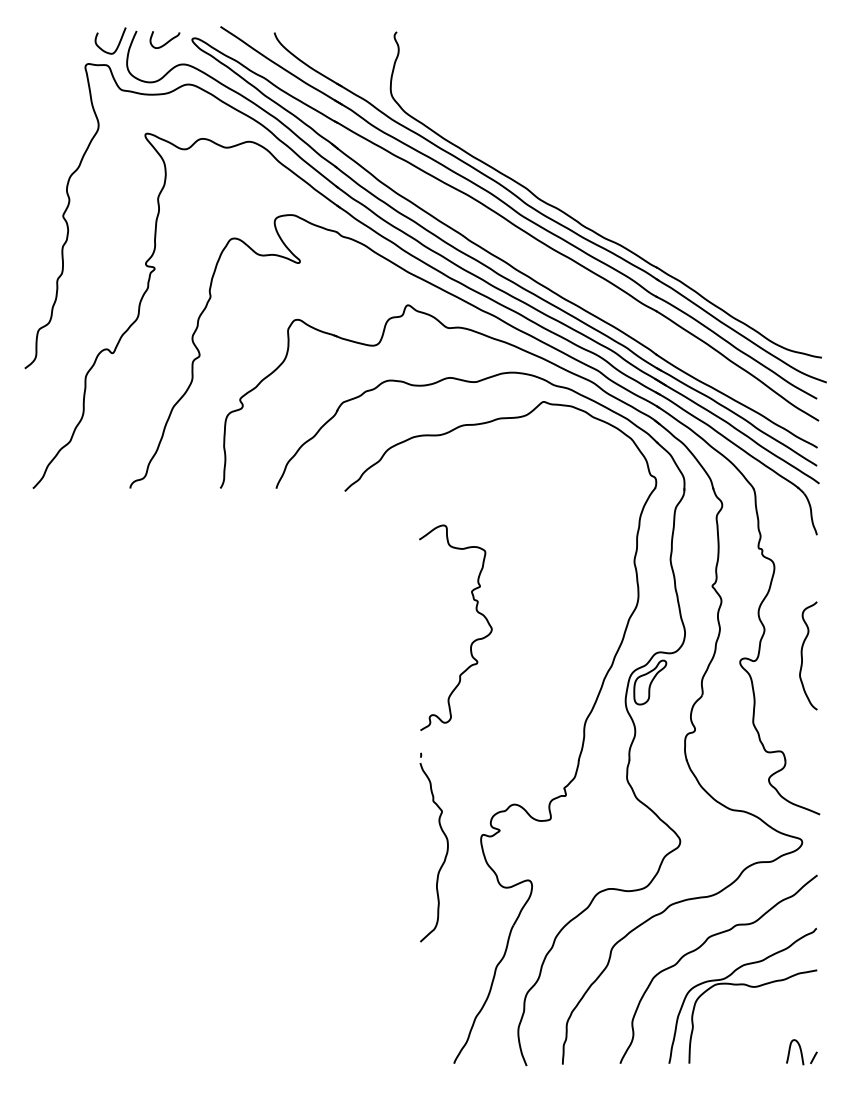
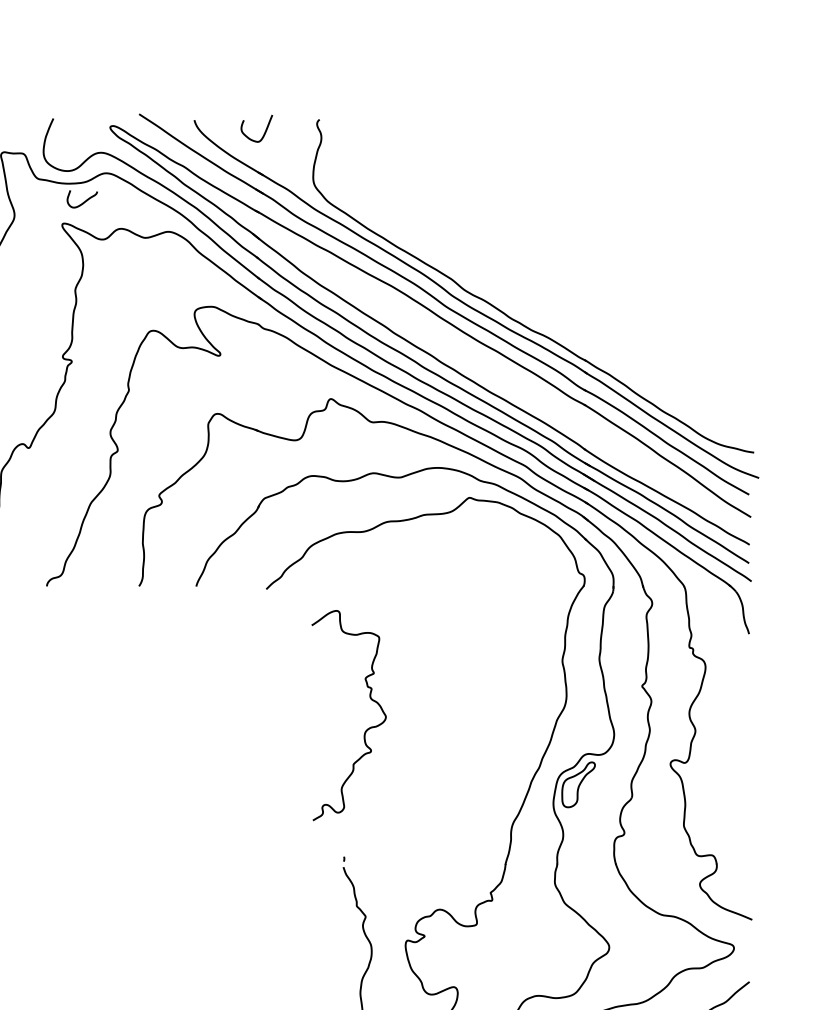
curve: (167, 41) -> (84, 200), moved
curve: (118, 42) -> (264, 130), moved
curve: (471, 642) -> (365, 730), moved
curve: (802, 655) -> (734, 757), removed

